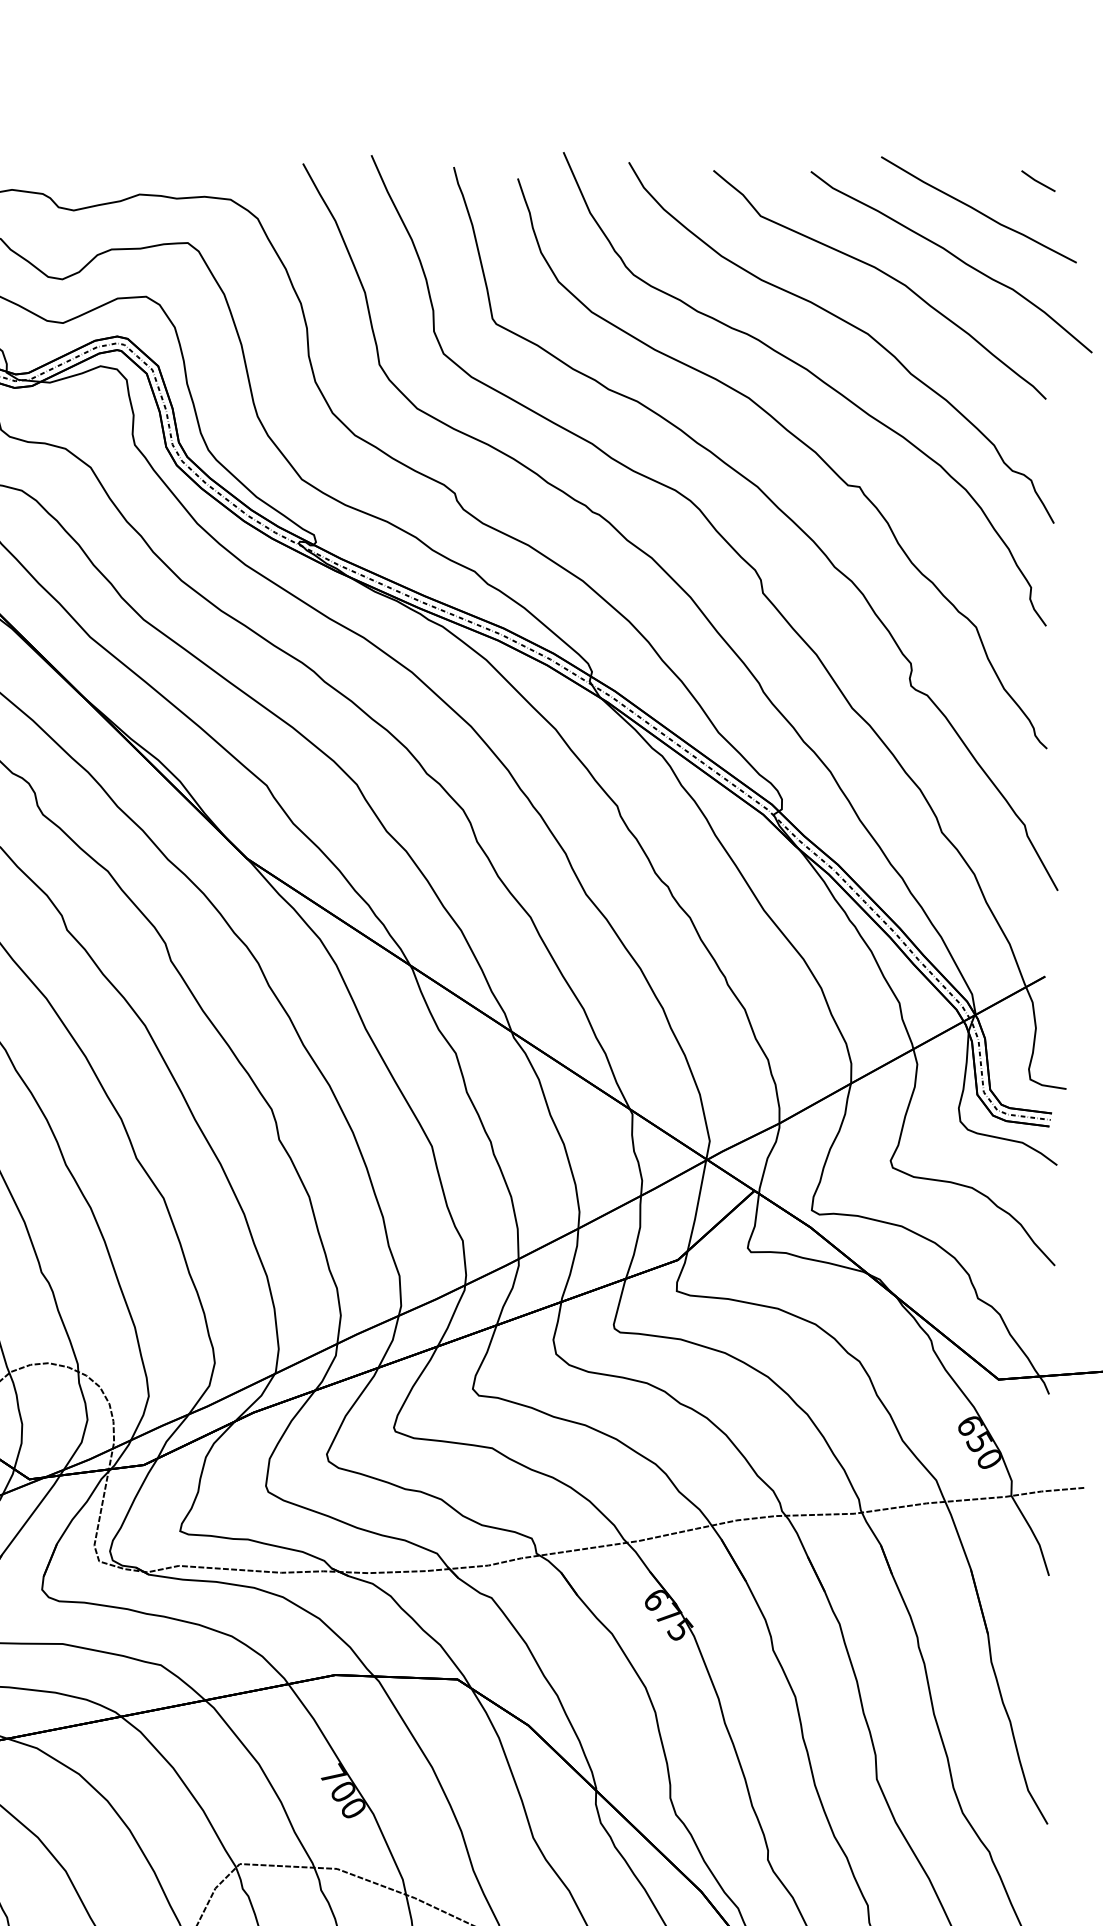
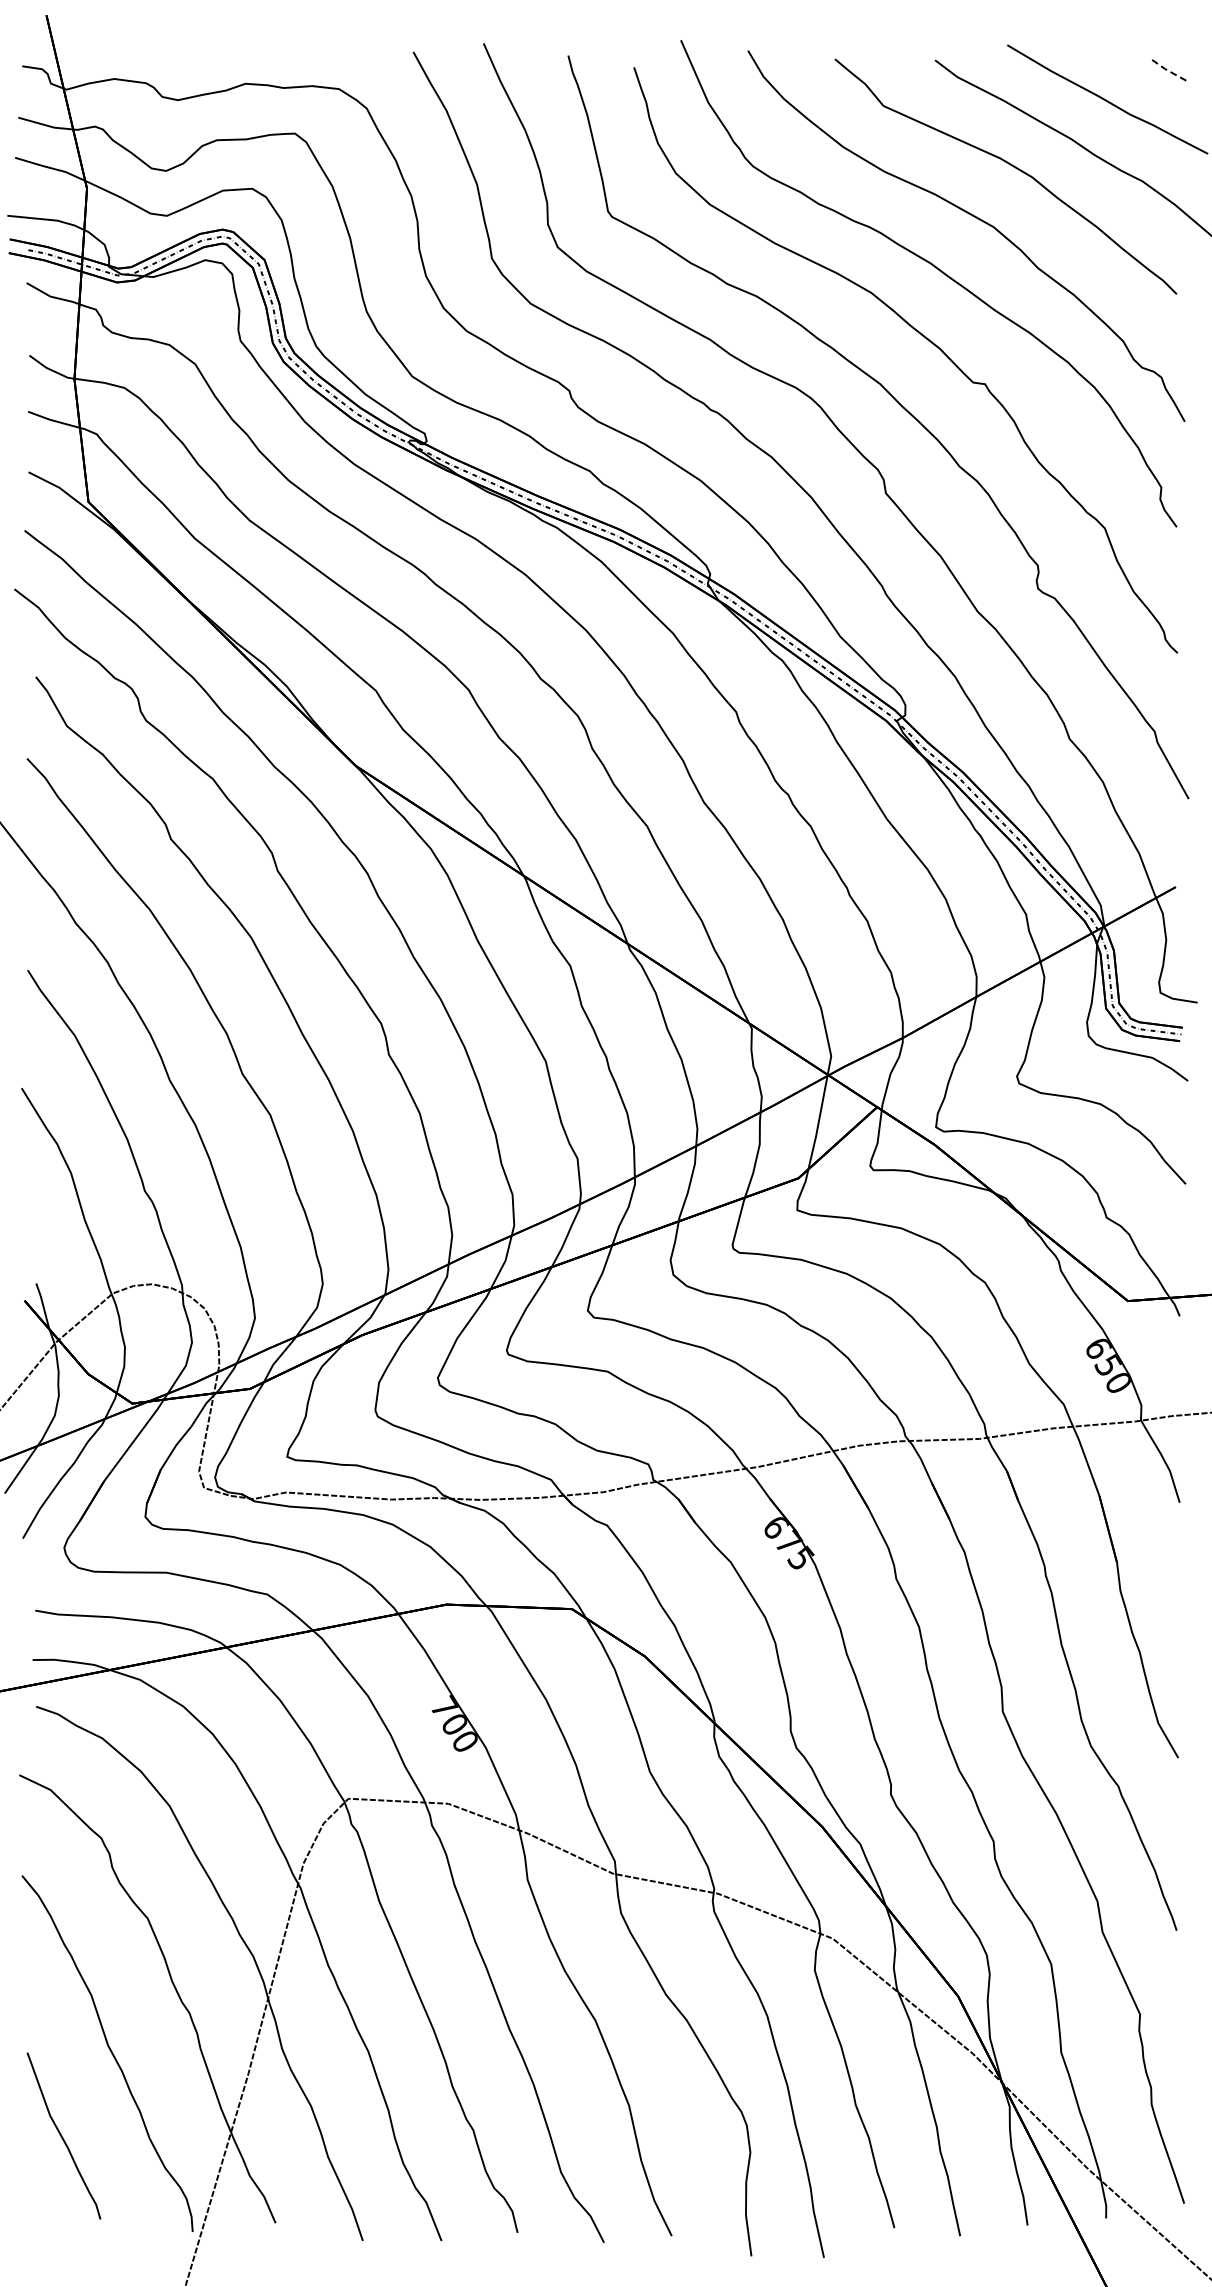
line: (1037, 181) -> (1167, 70), solid -> dashed

